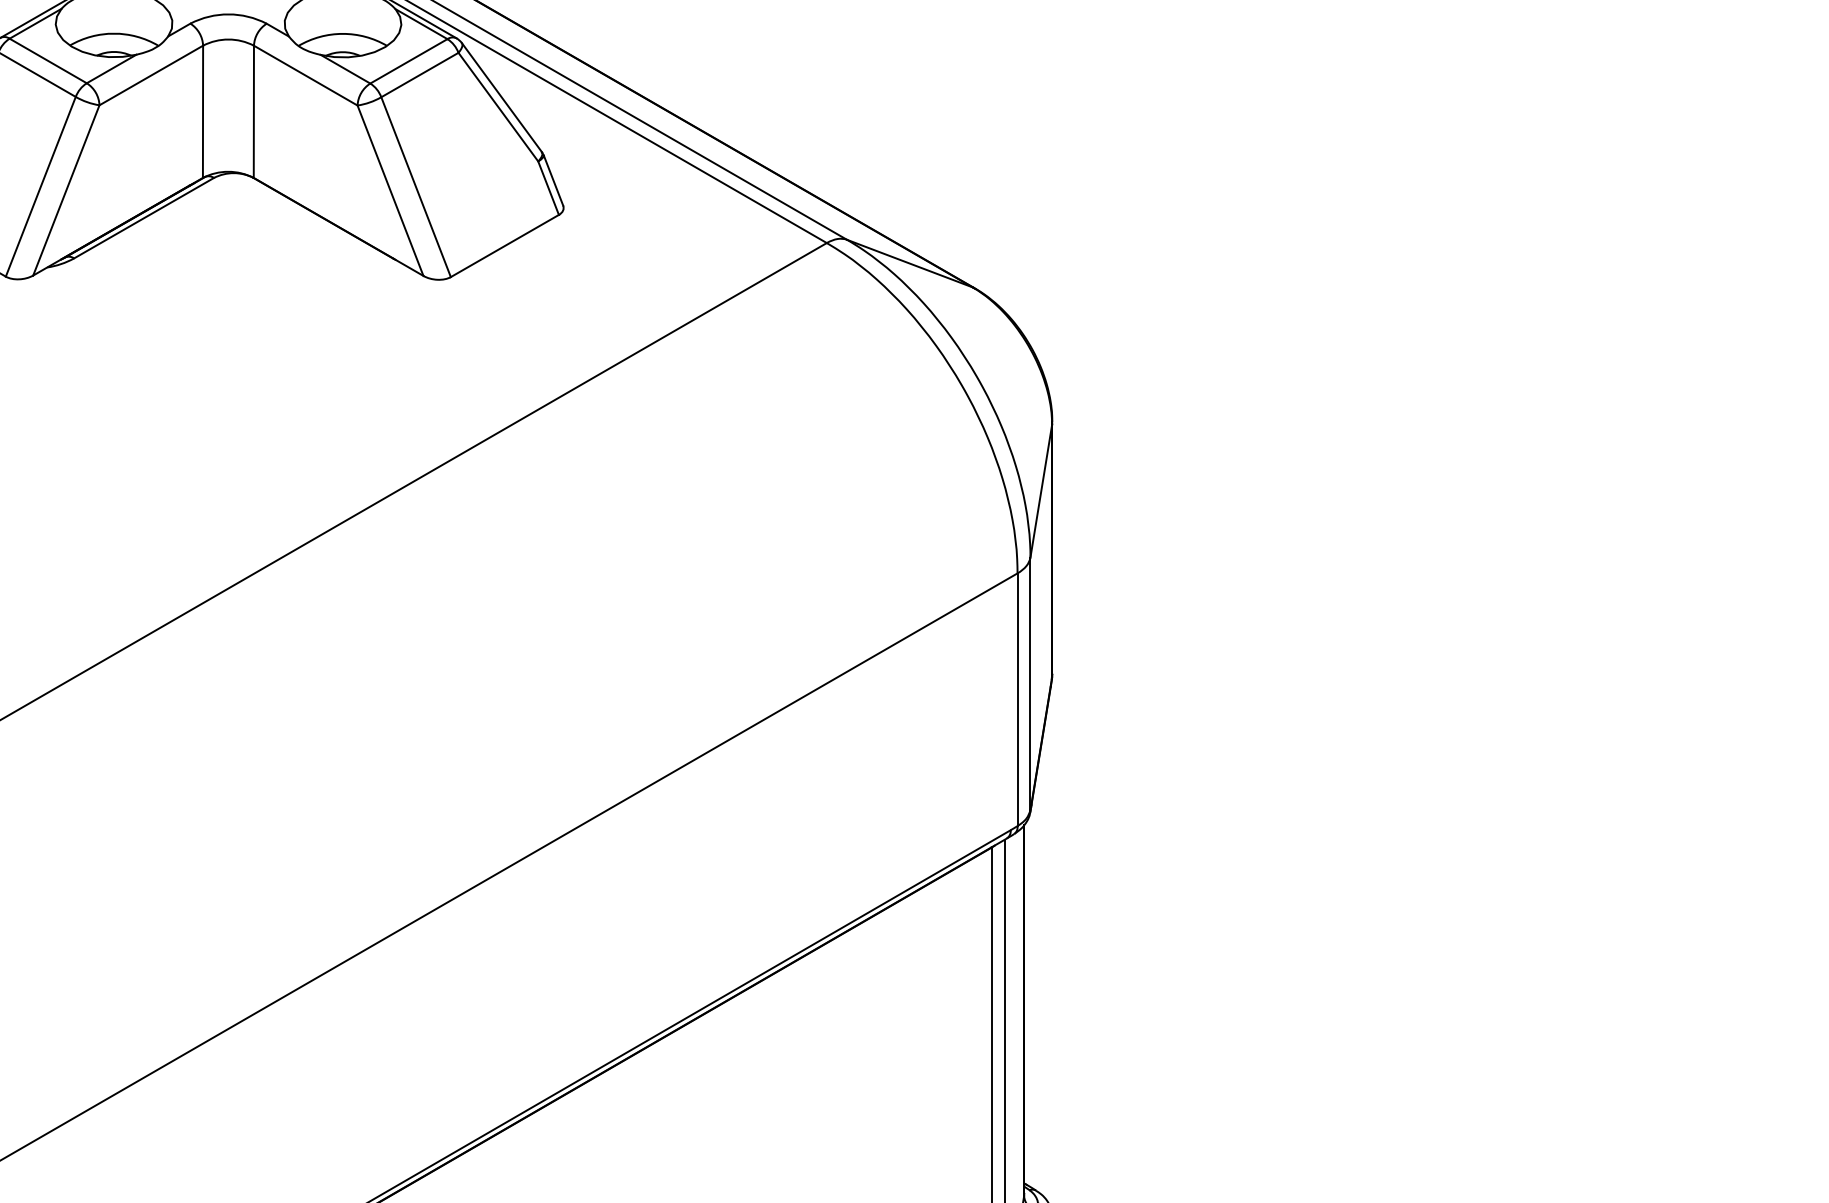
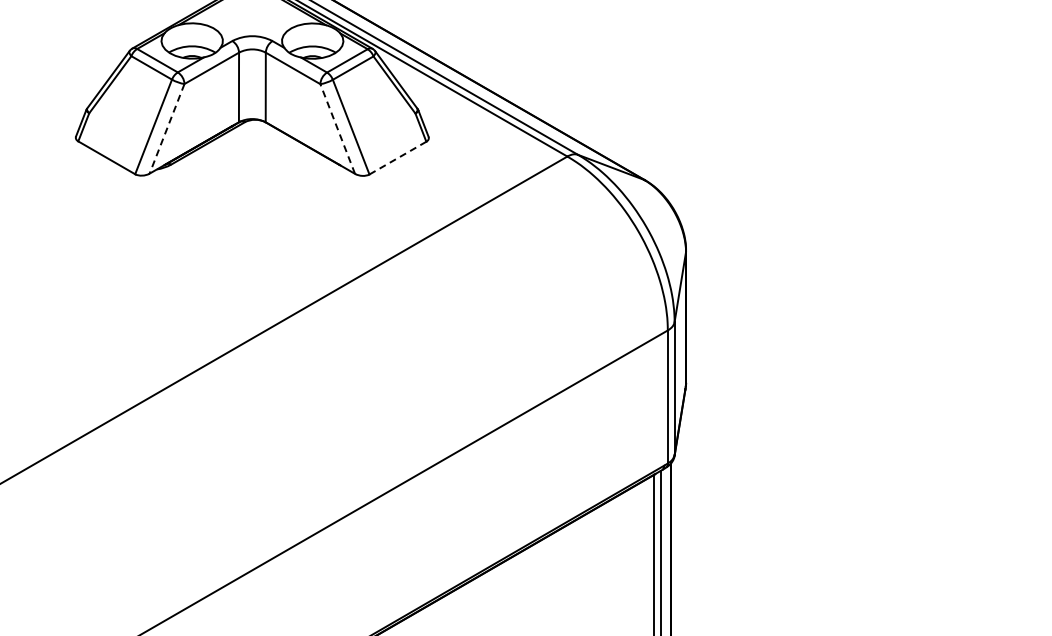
line: (390, 189) -> (337, 128), solid -> dashed
line: (65, 191) -> (166, 129), solid -> dashed
line: (504, 246) -> (397, 158), solid -> dashed

